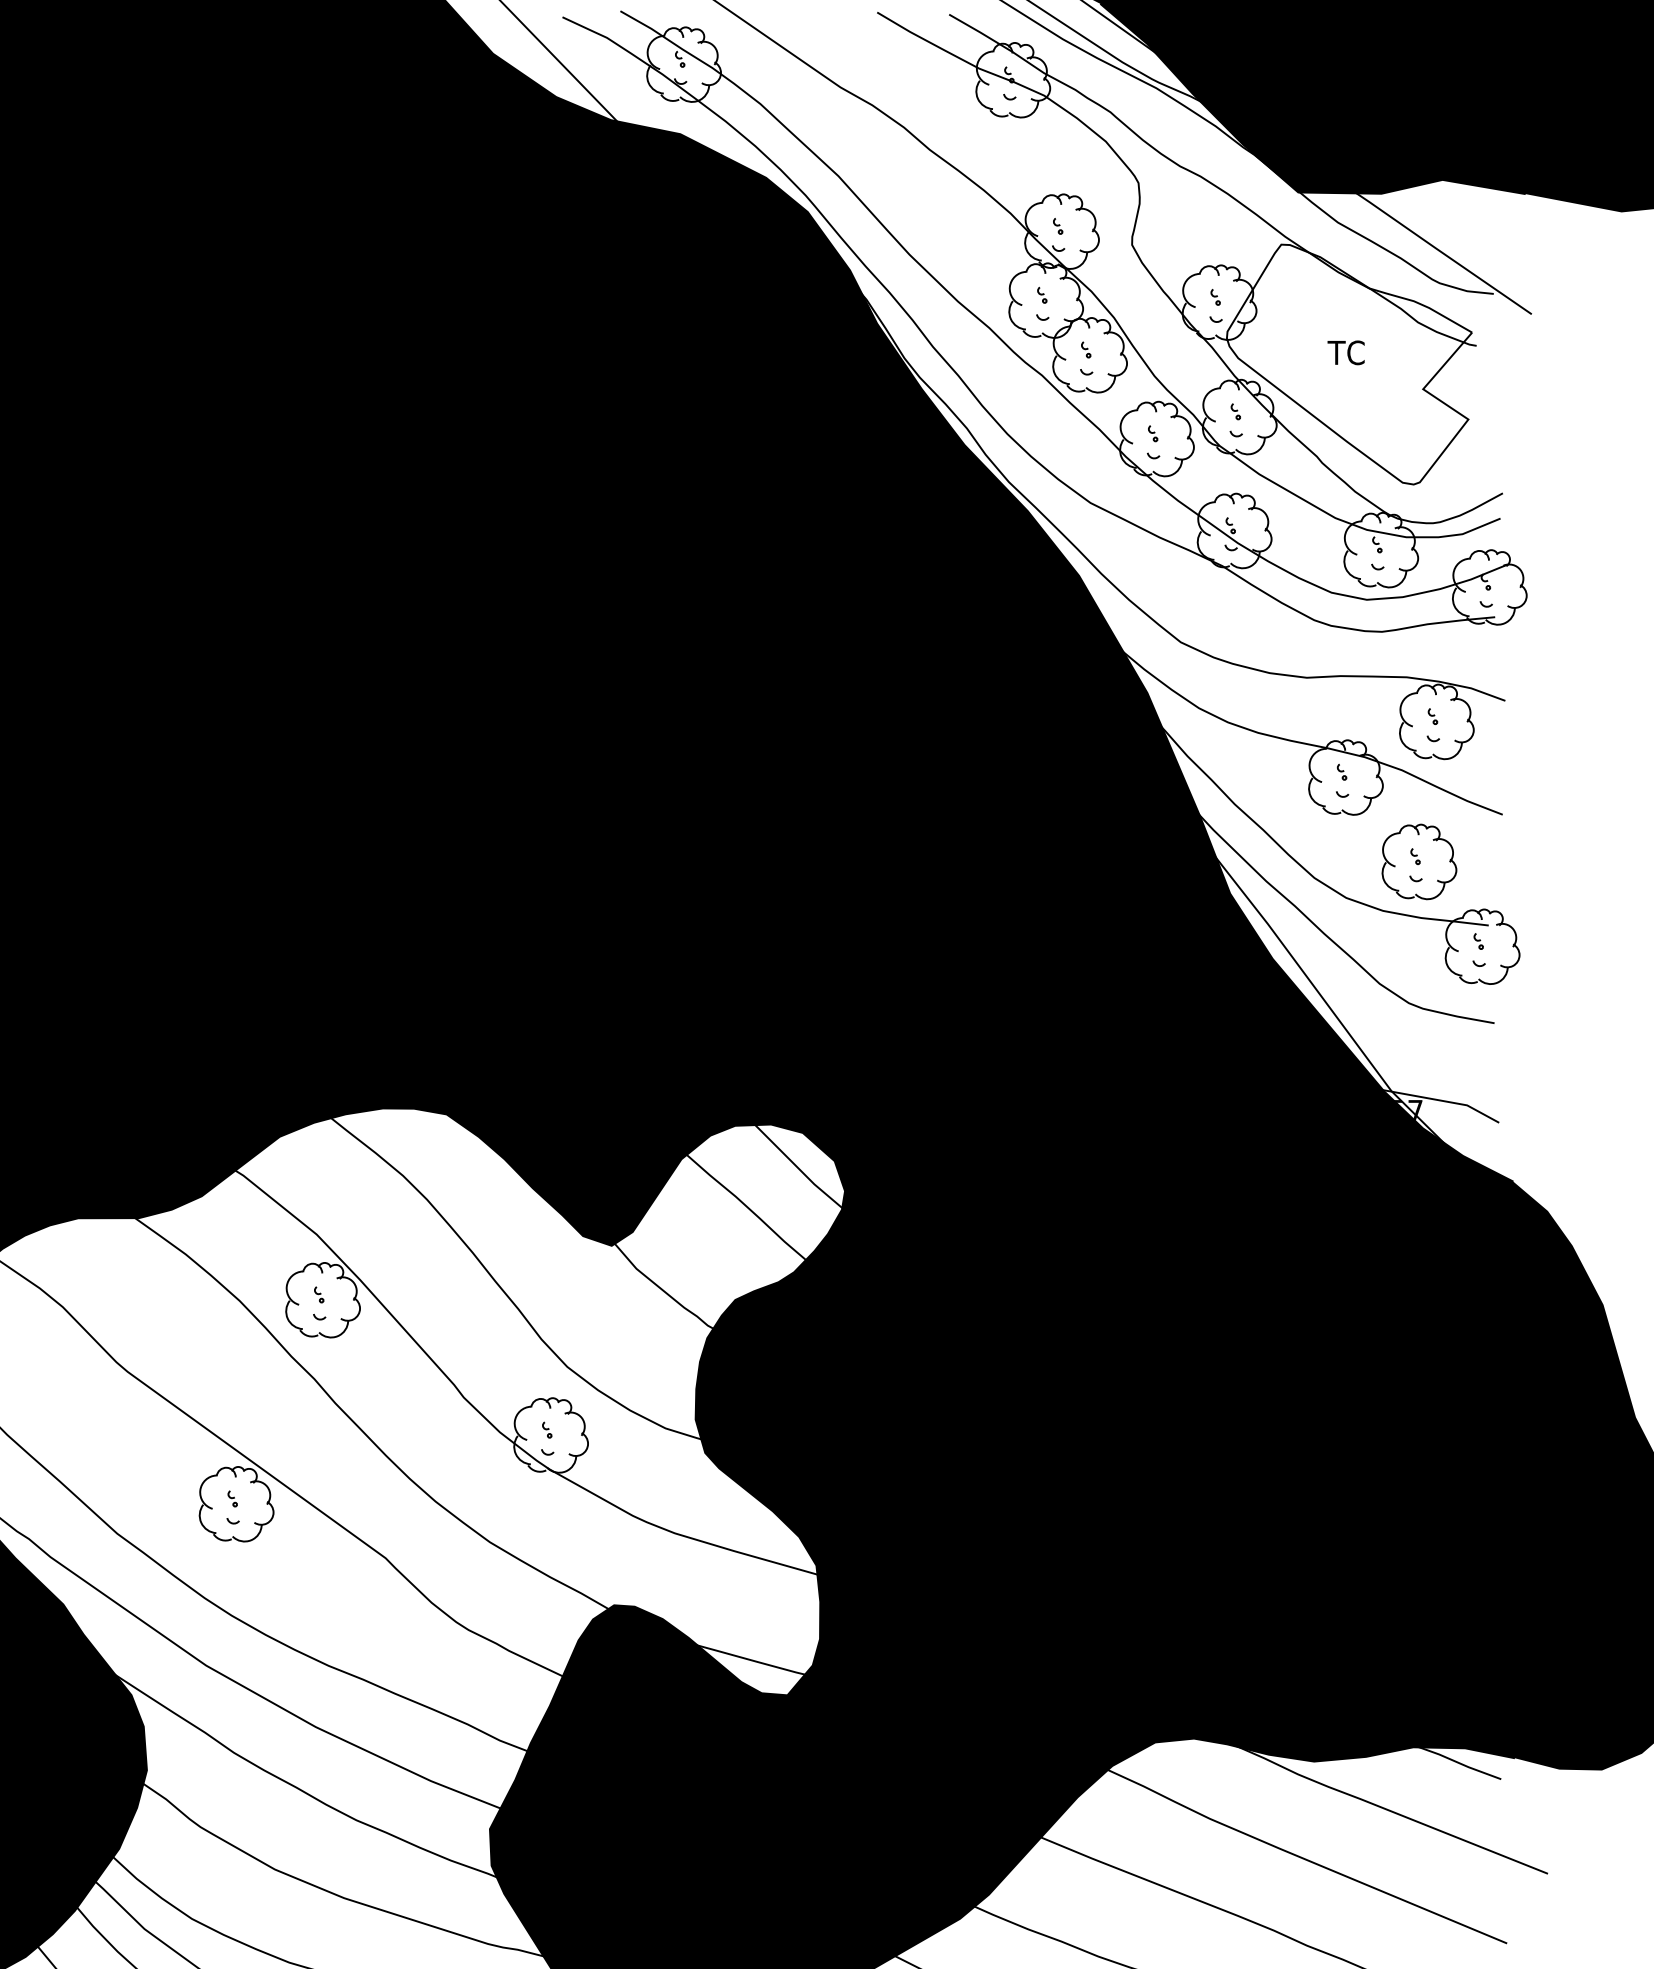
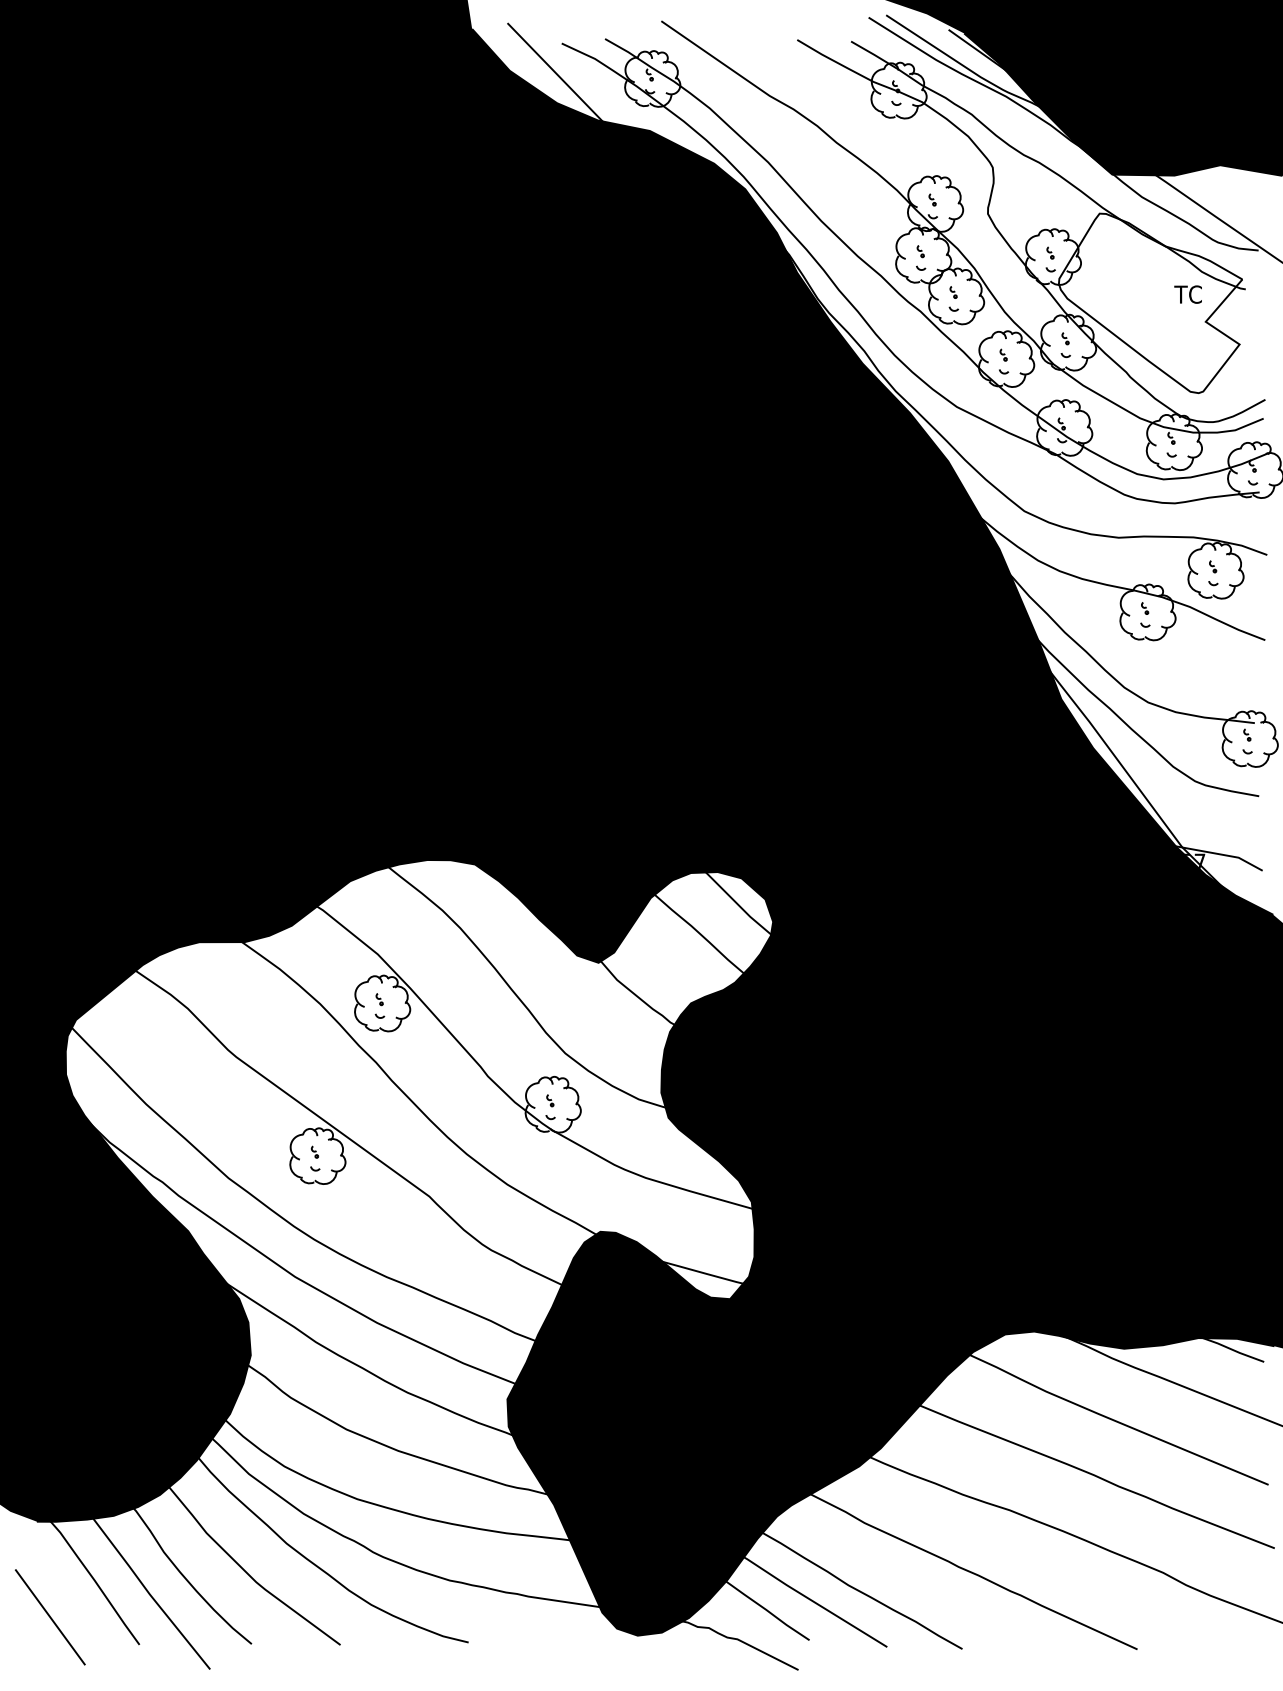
text: (1345, 352) -> (1187, 294), moved
part: (1418, 861) -> (1202, 675), removed

